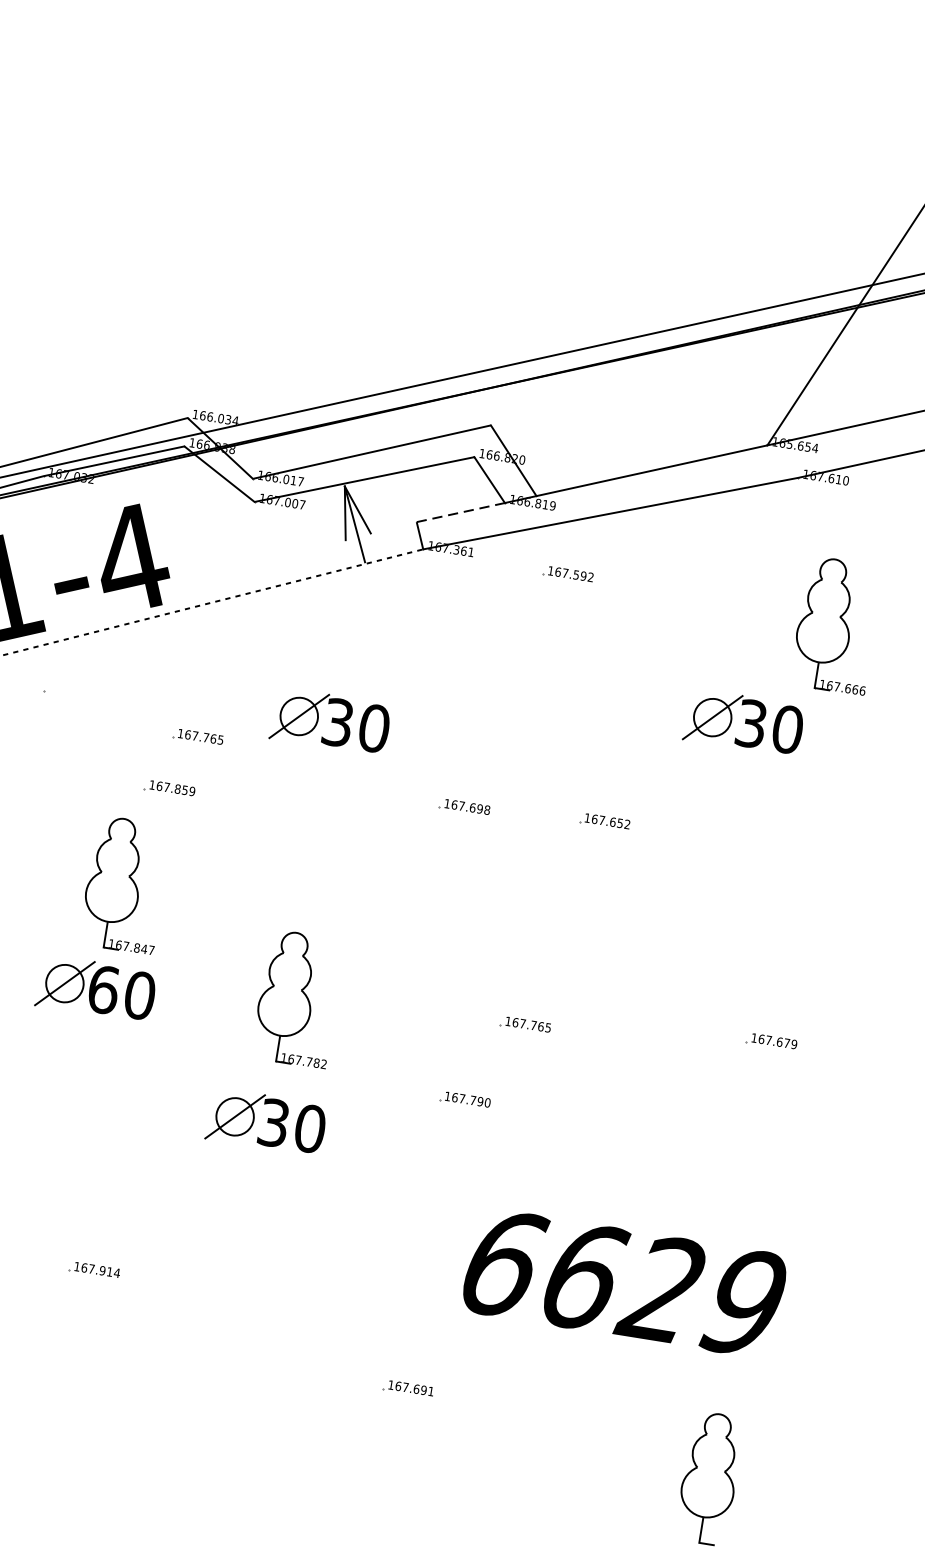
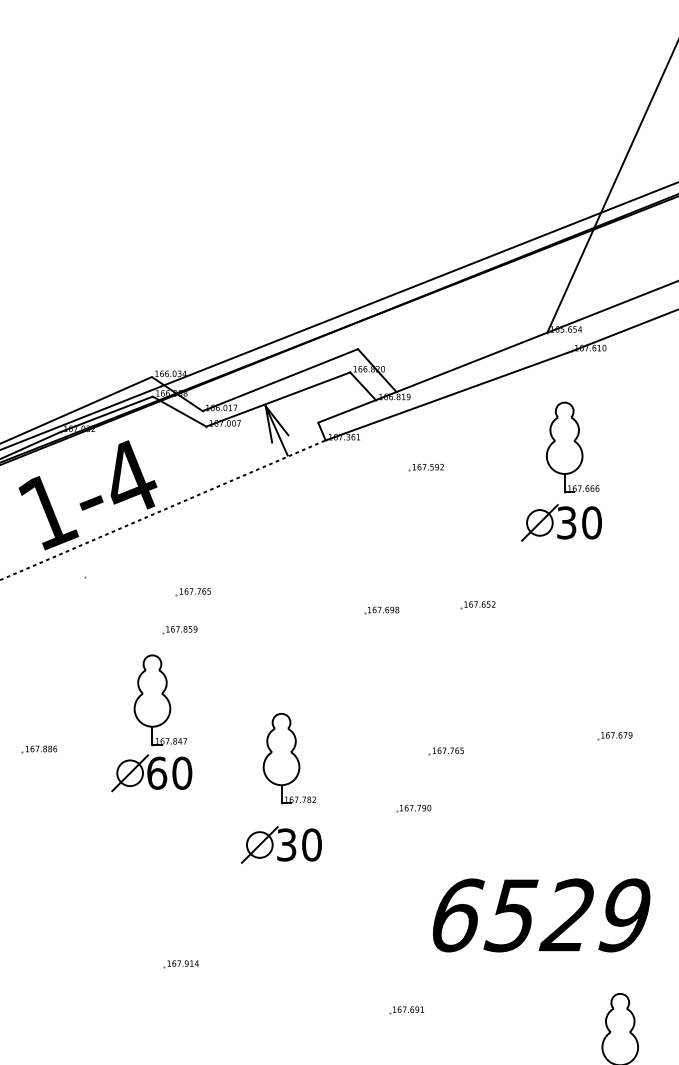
line: (461, 512) -> (347, 411), dashed -> solid
part: (566, 573) -> (425, 467), moved
part: (836, 625) -> (572, 447), moved
part: (330, 720) -> (281, 566), removed
text: (581, 1276) -> (511, 915), 6629 -> 6529

